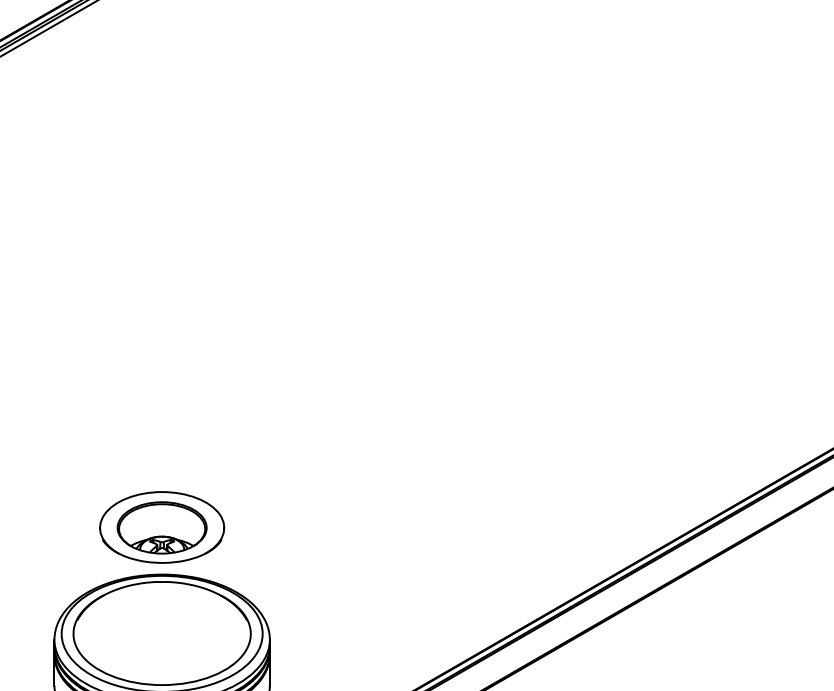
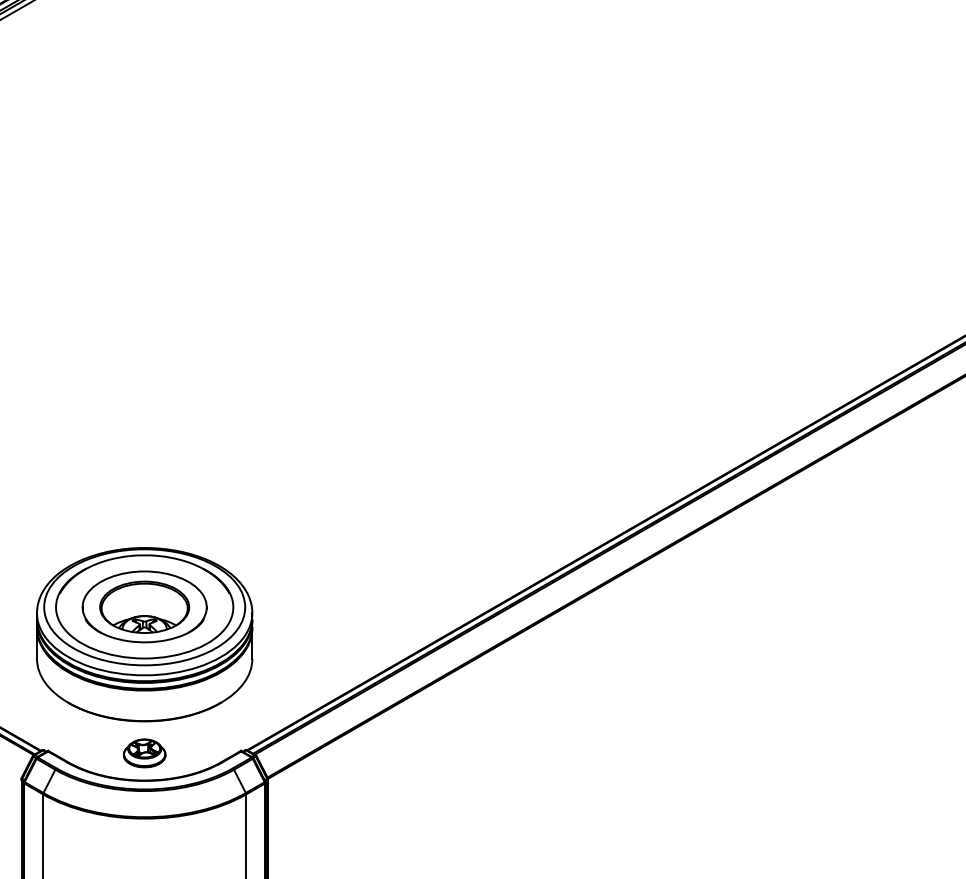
part: (161, 527) -> (144, 606), moved

